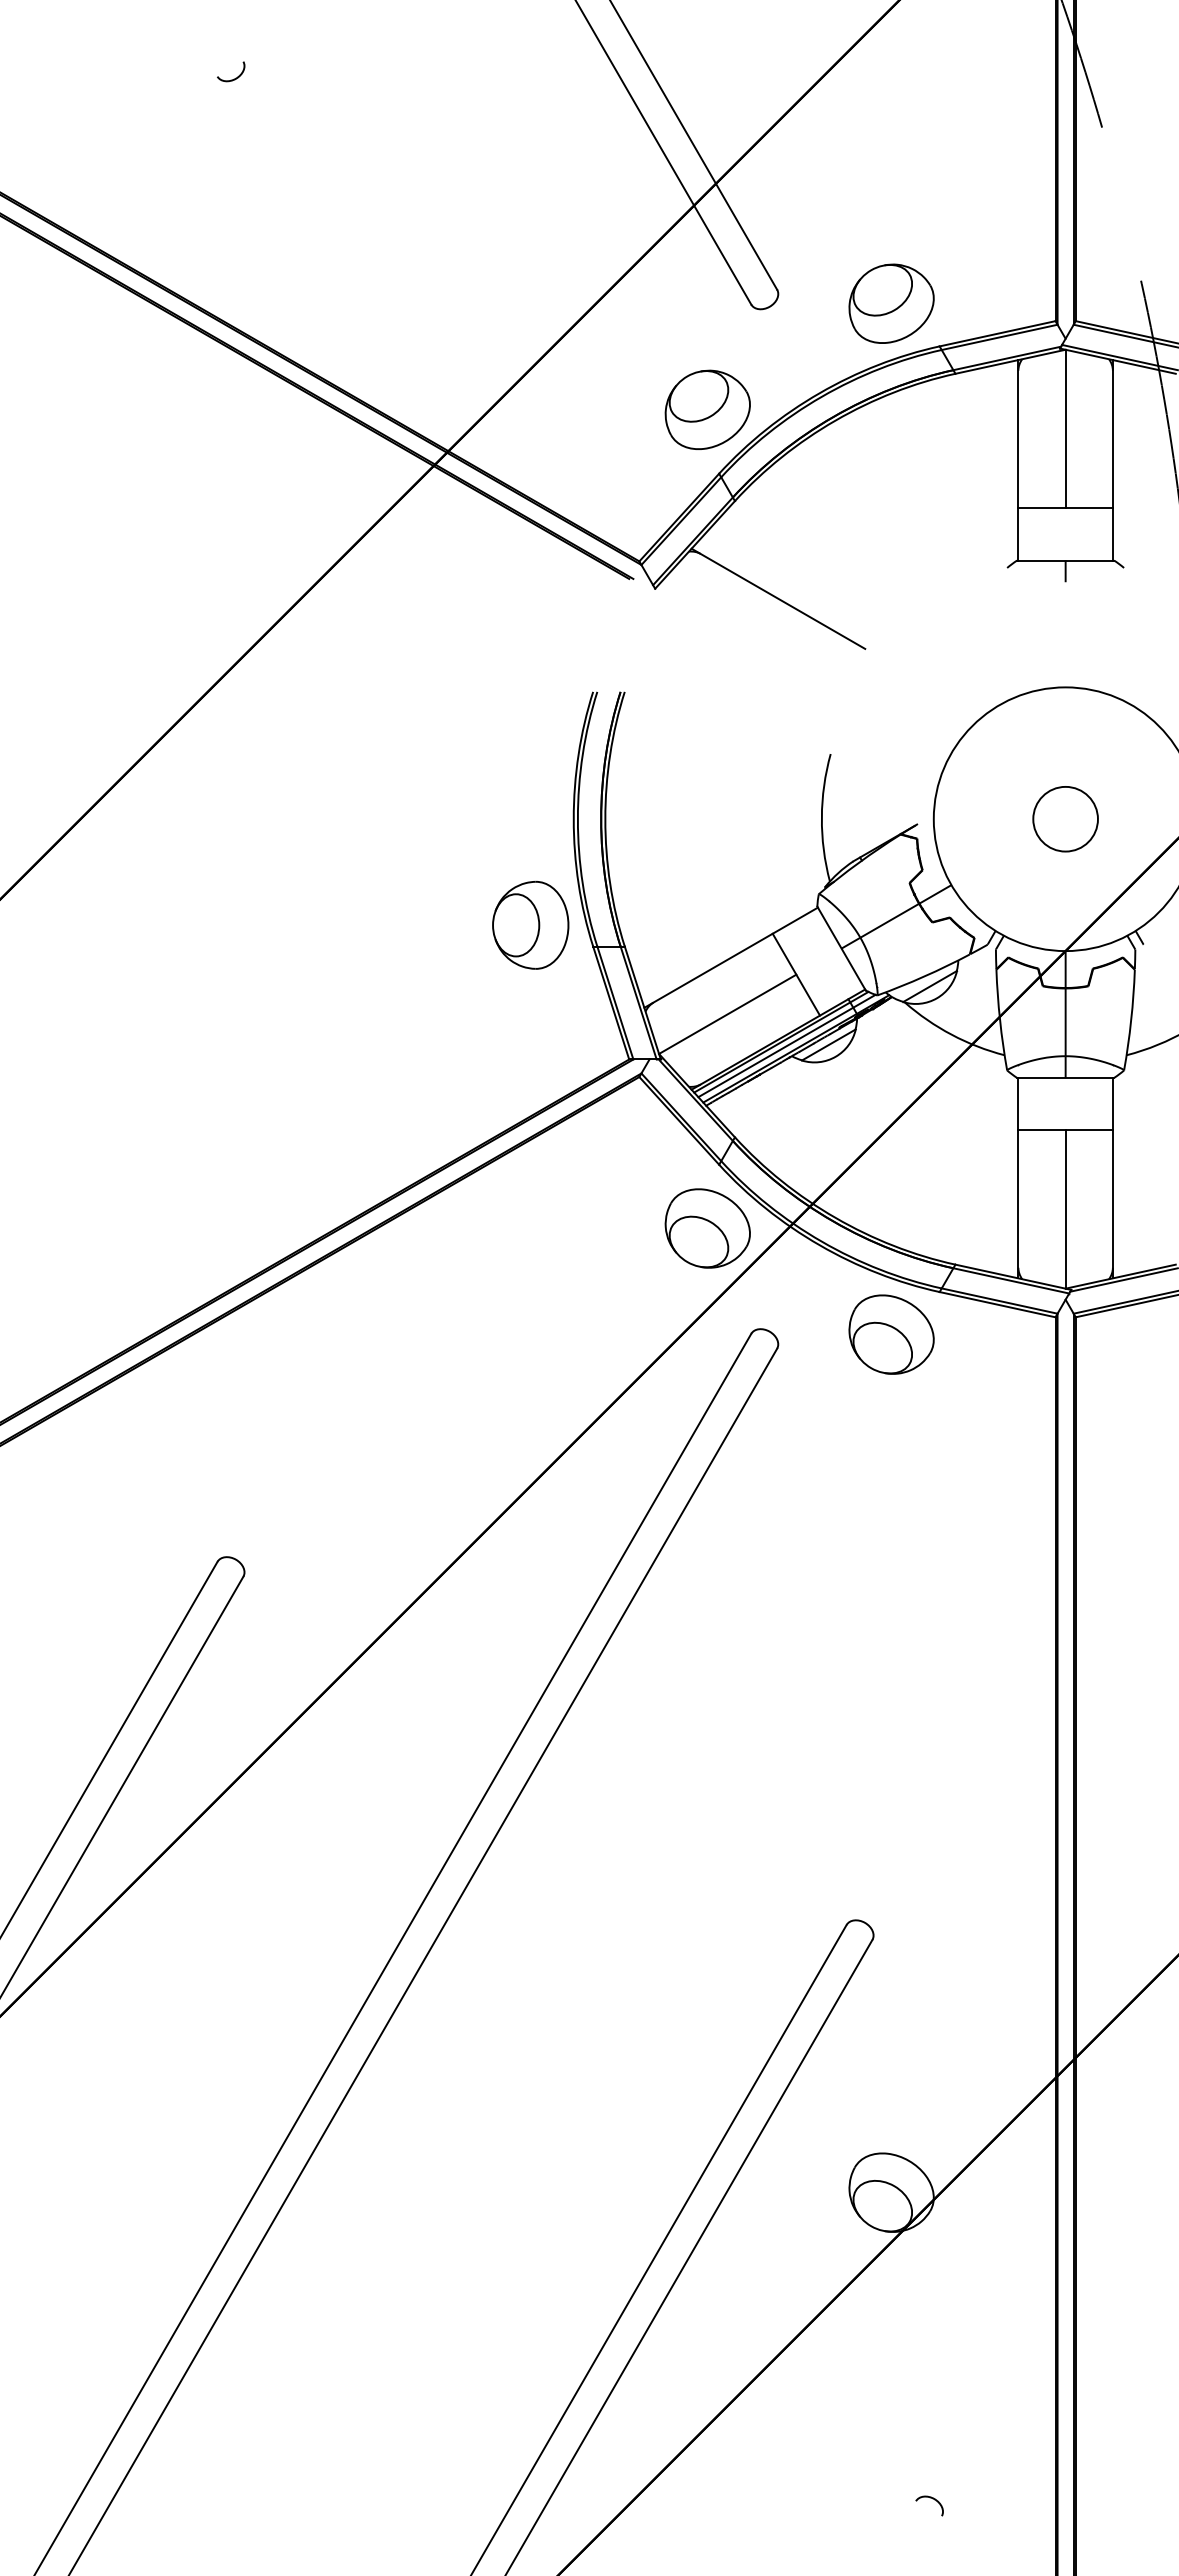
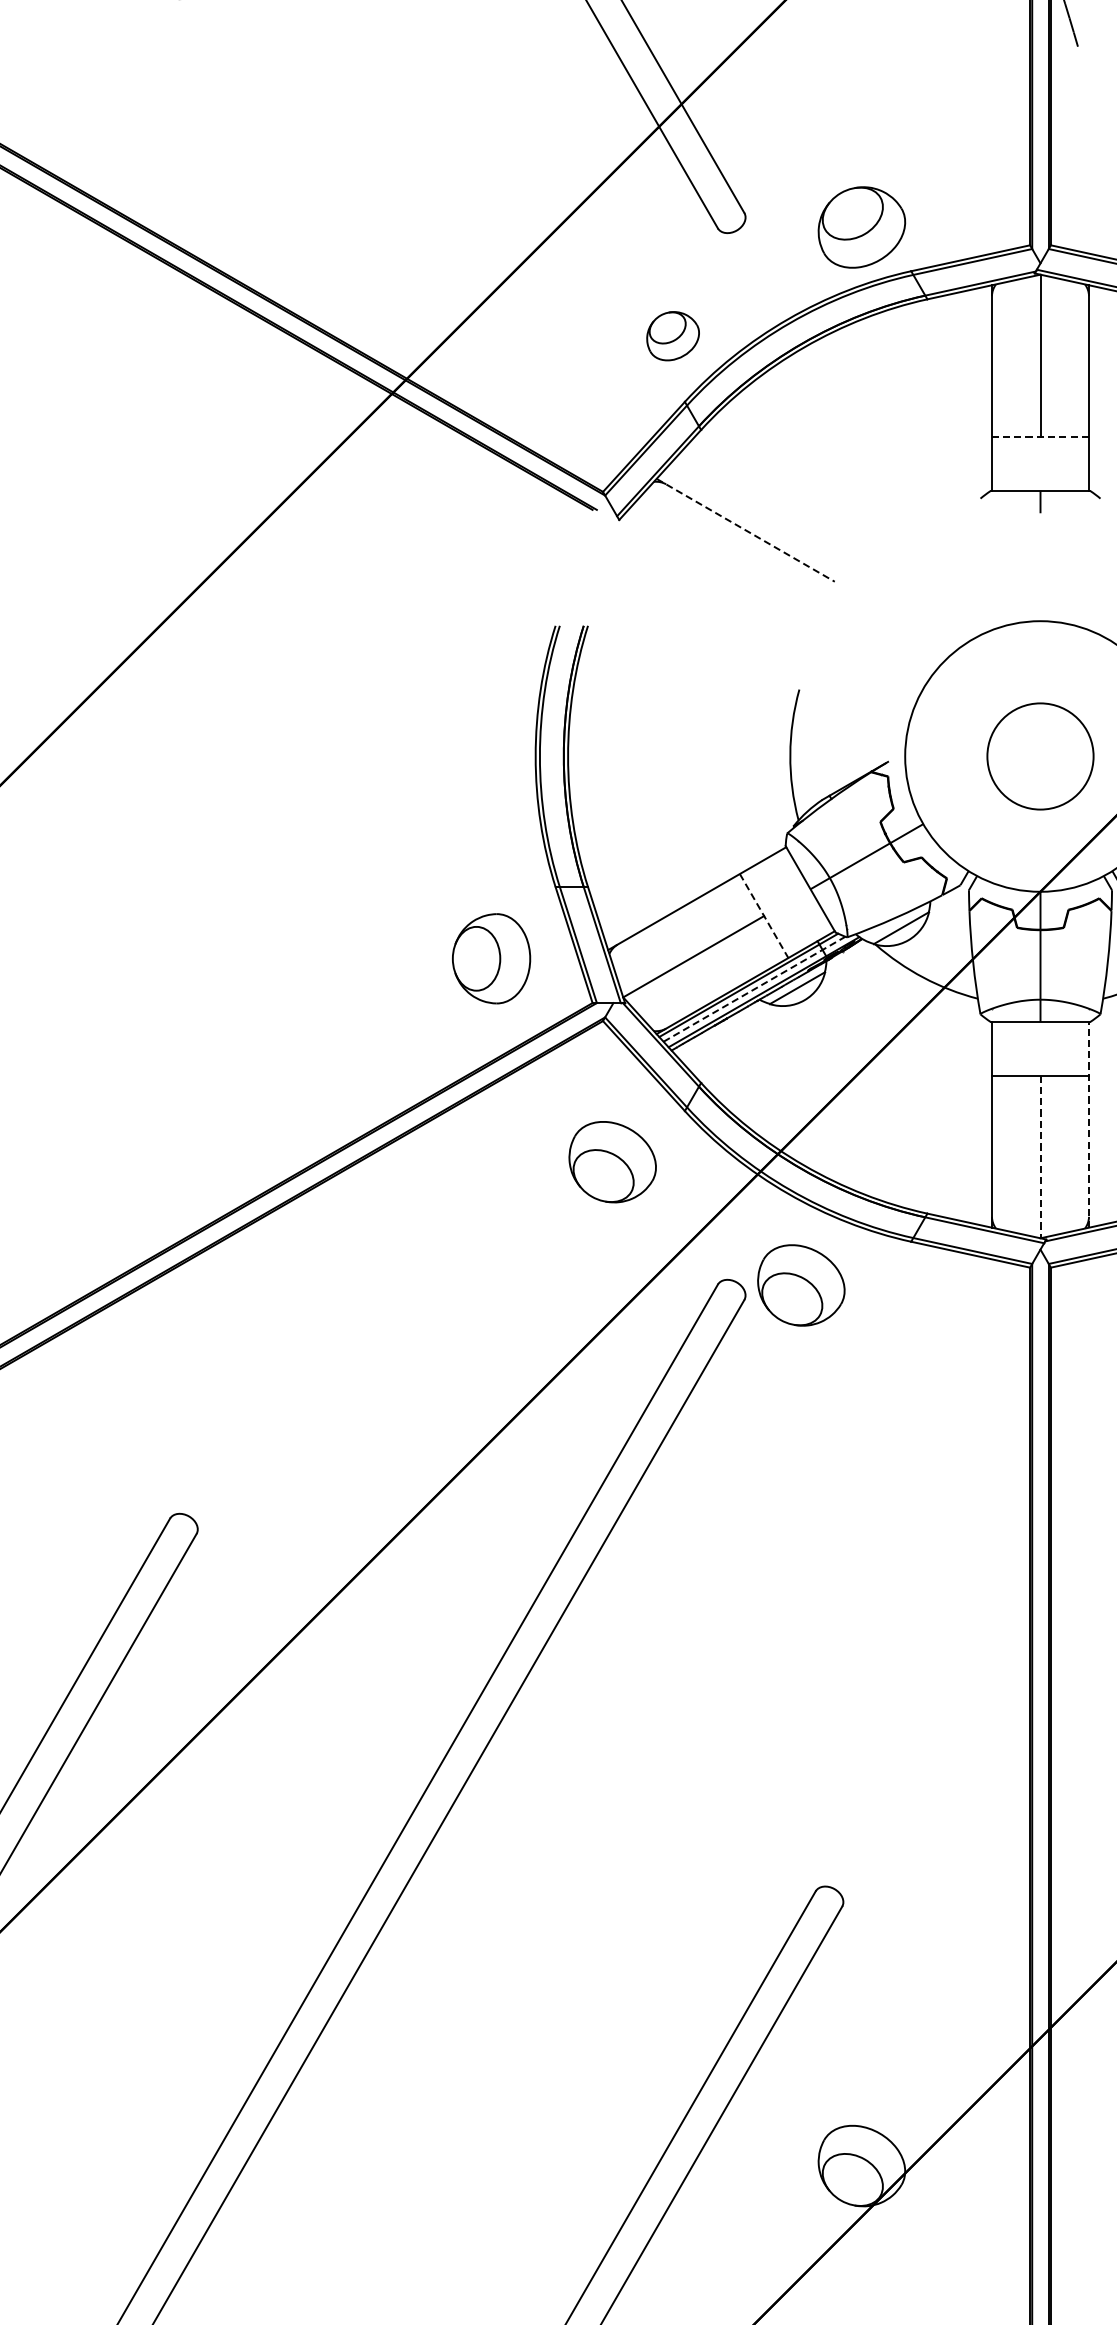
part: (707, 409) -> (672, 335), size x0.6
line: (1065, 508) -> (1040, 437), solid -> dashed
line: (778, 599) -> (745, 530), solid -> dashed
circle: (1065, 818) -> (1040, 755), size x1.6
part: (530, 924) -> (491, 957), moved
line: (796, 975) -> (764, 916), solid -> dashed
line: (787, 1045) -> (755, 988), solid -> dashed
line: (1112, 1177) -> (1088, 1124), solid -> dashed
line: (1065, 1209) -> (1040, 1157), solid -> dashed
part: (707, 1228) -> (612, 1162), moved
part: (891, 1334) -> (801, 1285), moved

